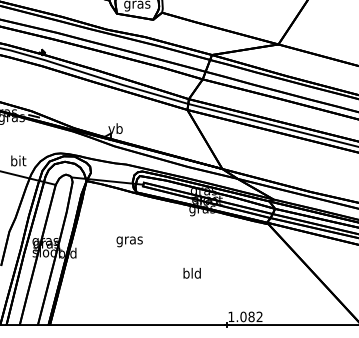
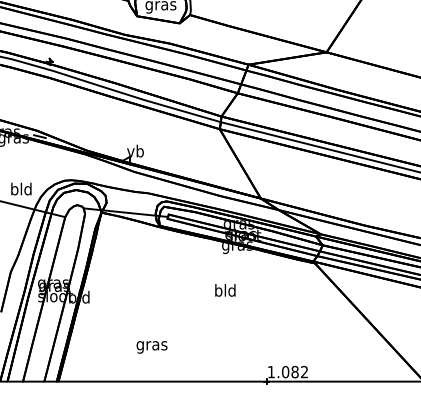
text: (18, 160) -> (21, 188), bit -> bld
text: (129, 241) -> (151, 346), moved
text: (191, 273) -> (224, 290), moved

